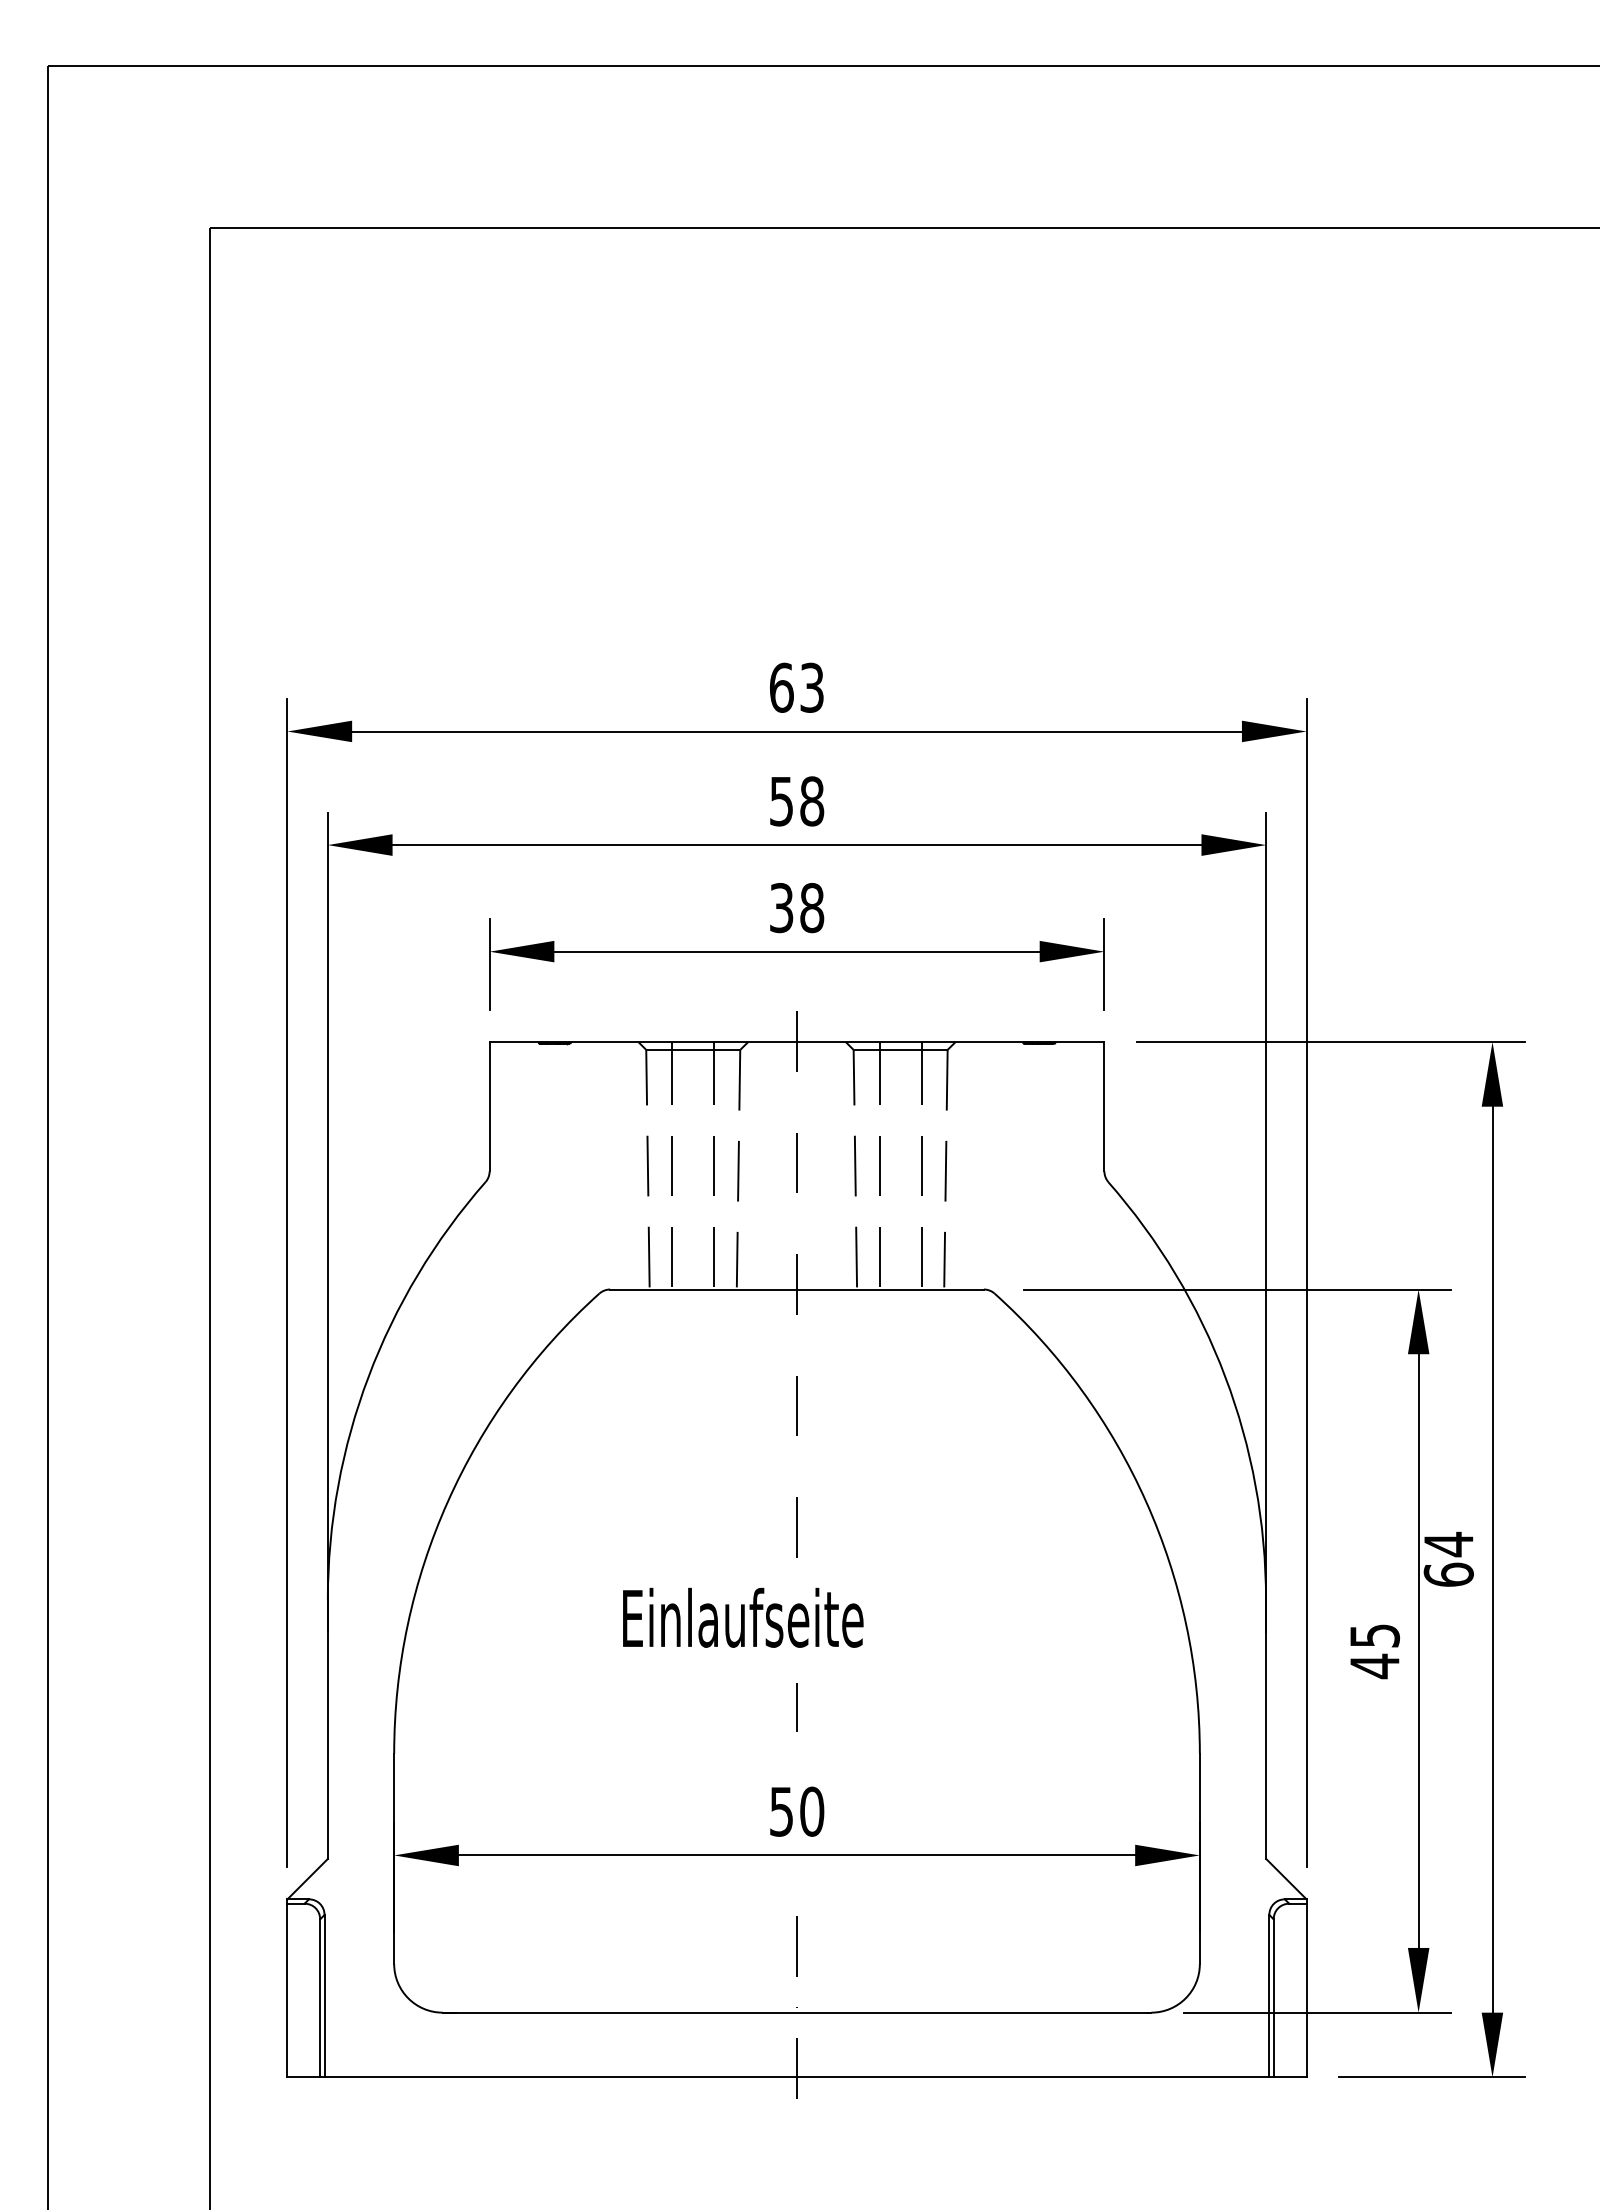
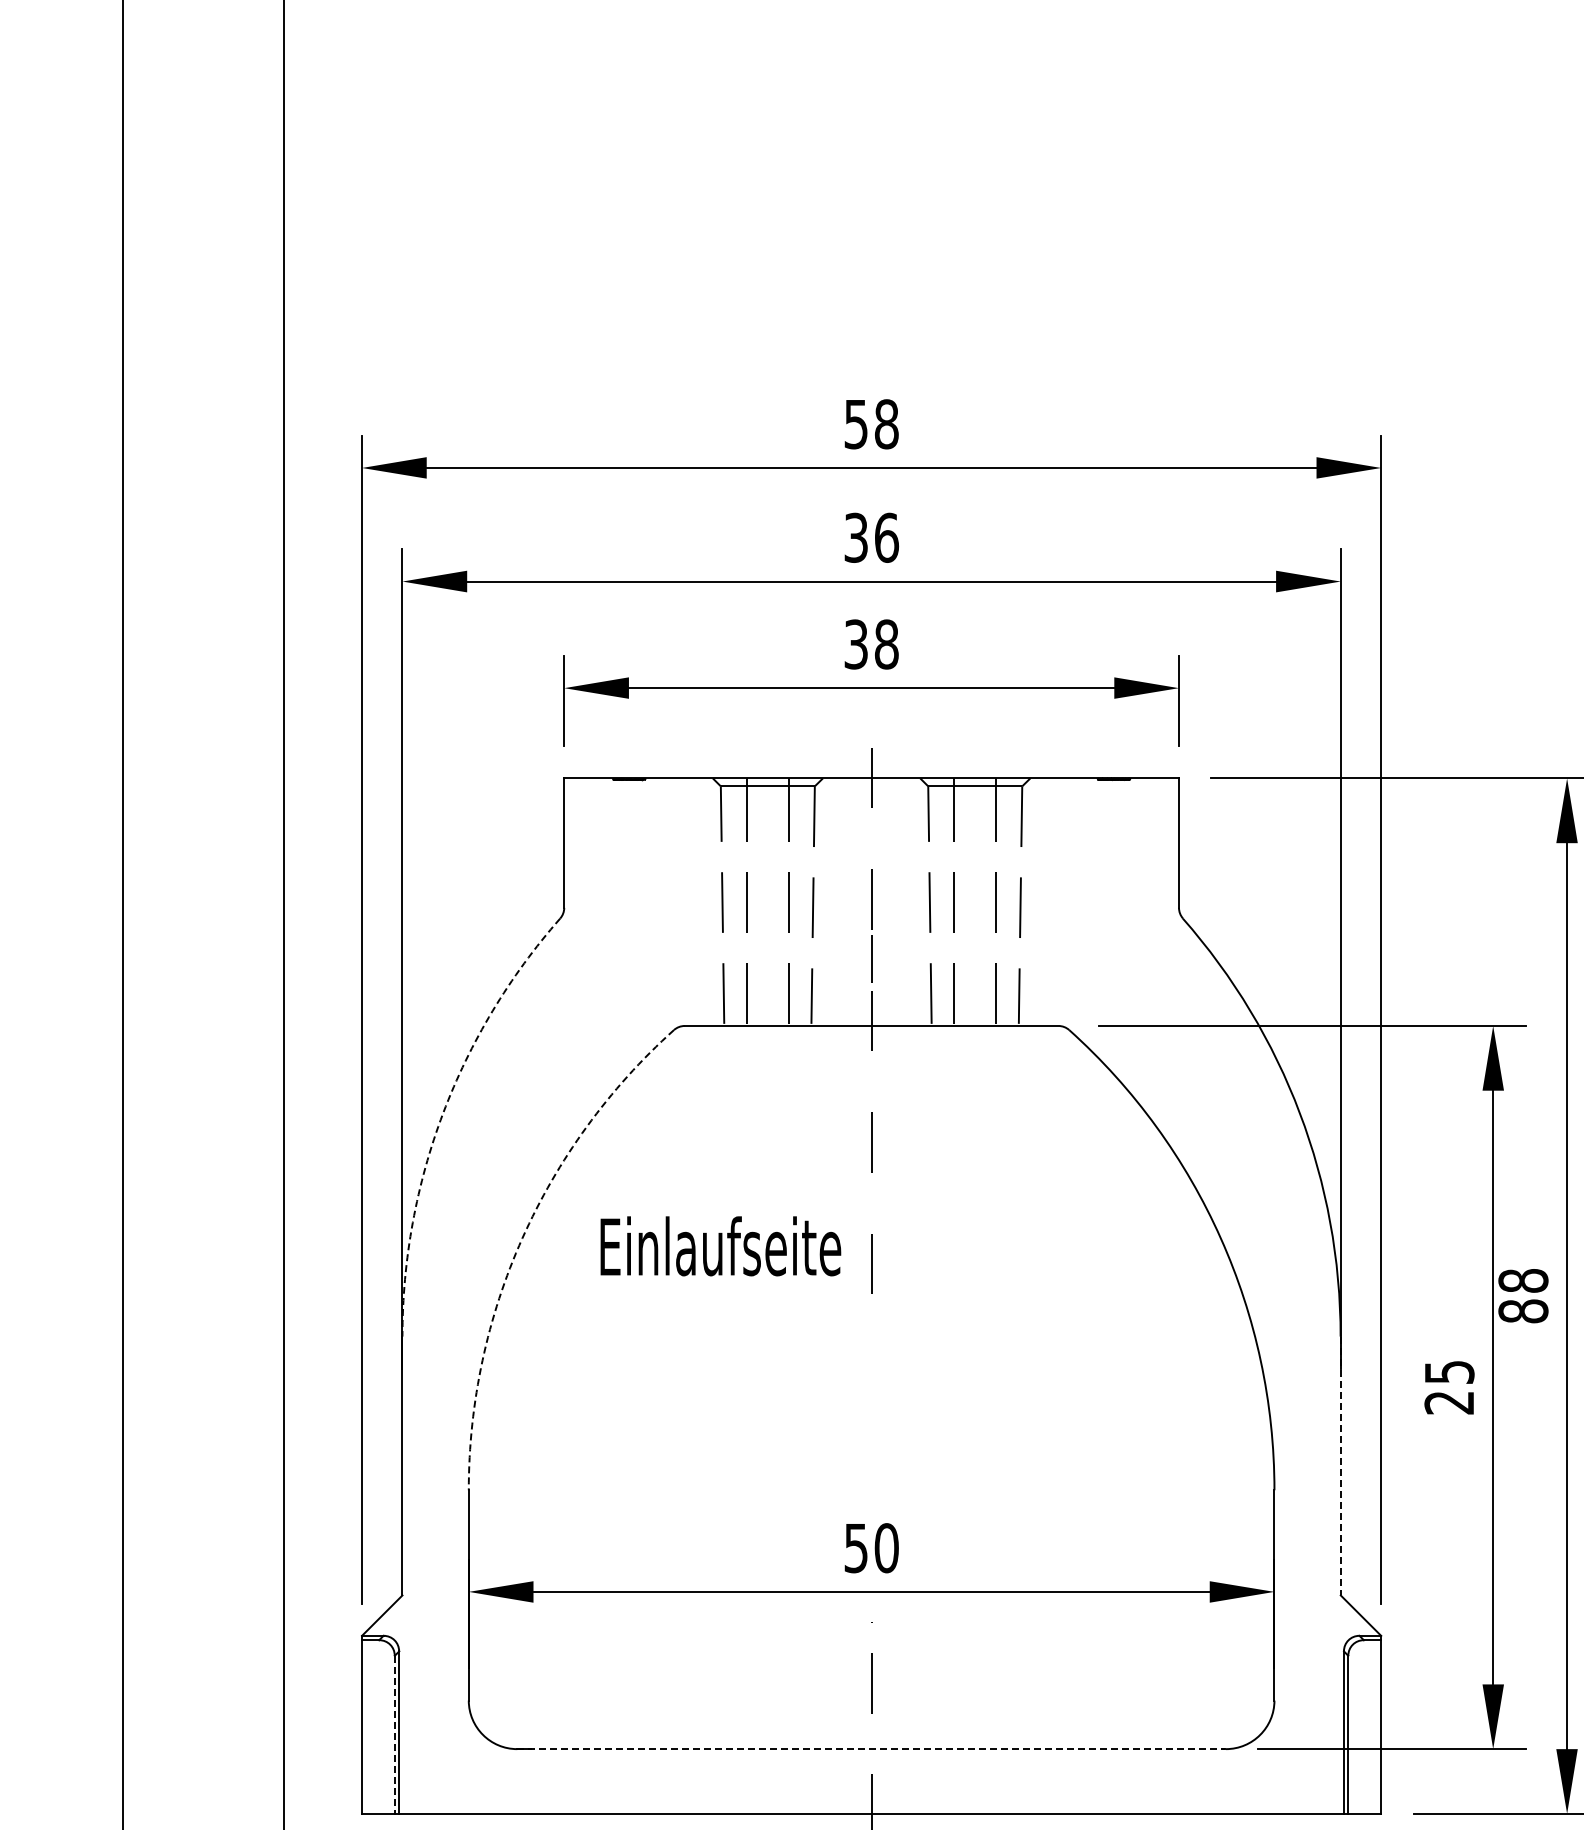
text: (797, 687) -> (872, 423), 63 -> 58
text: (797, 801) -> (872, 537), 58 -> 36
arc: (368, 1376) -> (443, 1112), solid -> dashed
arc: (447, 1501) -> (522, 1237), solid -> dashed
text: (1448, 1558) -> (1523, 1294), 64 -> 88
text: (743, 1617) -> (721, 1245), moved
text: (1374, 1666) -> (1449, 1402), 45 -> 25
line: (796, 1707) -> (871, 958), moved
line: (1266, 1730) -> (1341, 1466), solid -> dashed
line: (320, 1998) -> (395, 1734), solid -> dashed
line: (797, 2012) -> (872, 1748), solid -> dashed

